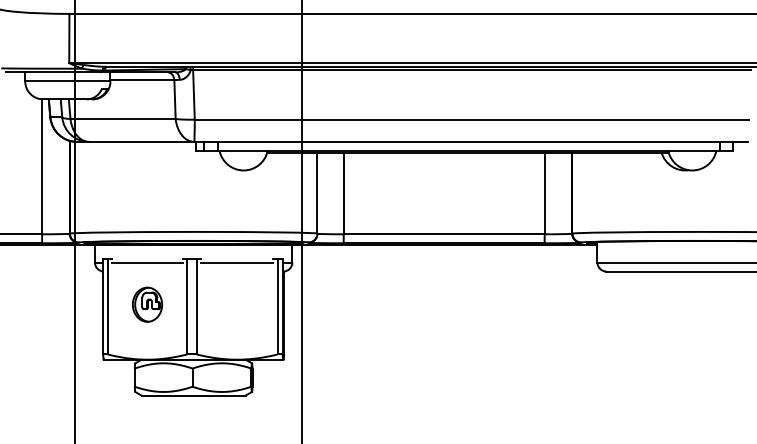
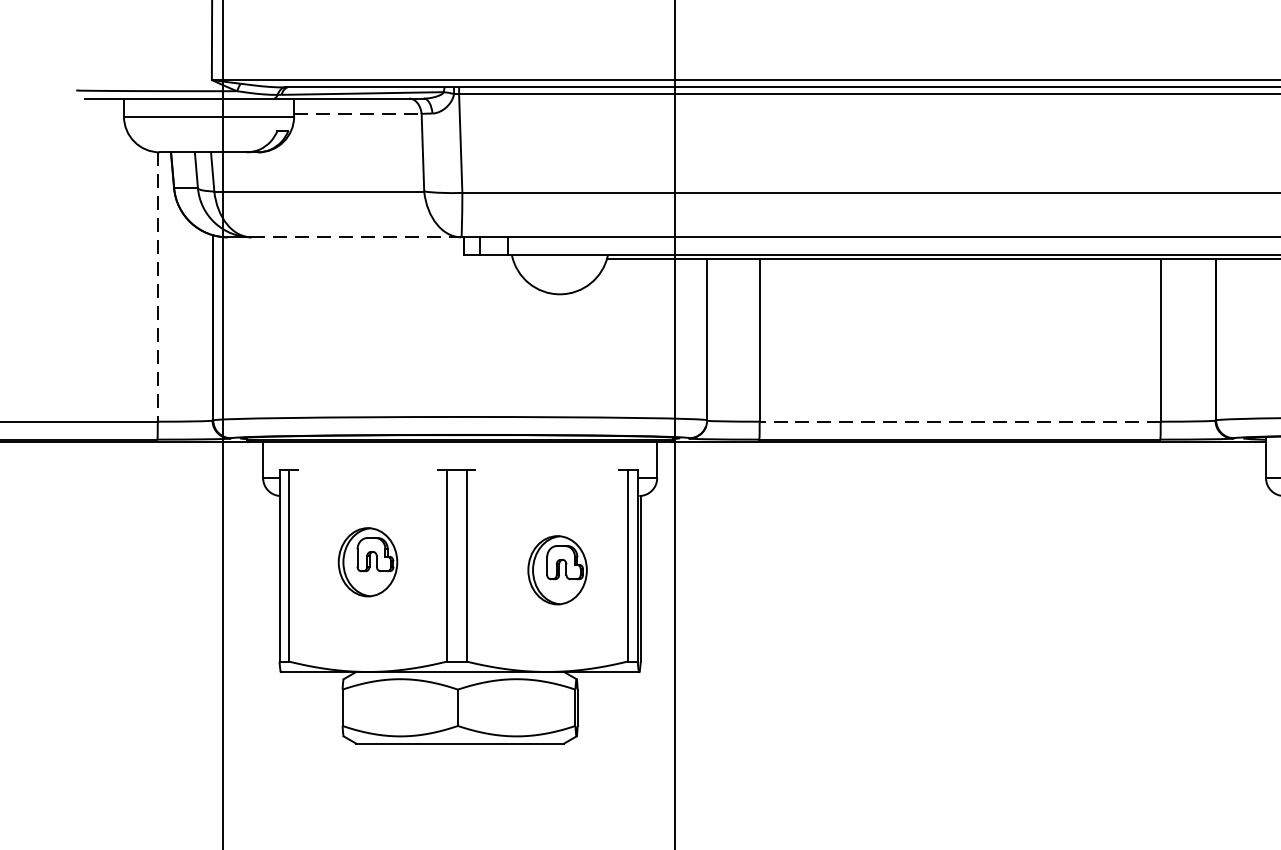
line: (142, 80) -> (358, 114), solid -> dashed
line: (141, 141) -> (356, 236), solid -> dashed
line: (42, 167) -> (158, 288), solid -> dashed
line: (443, 234) -> (958, 422), solid -> dashed
line: (147, 262) -> (368, 477), removed
line: (237, 262) -> (547, 477), removed
part: (242, 308) -> (557, 569), added

